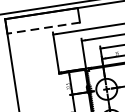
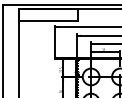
line: (43, 27) -> (48, 20), dashed -> solid

